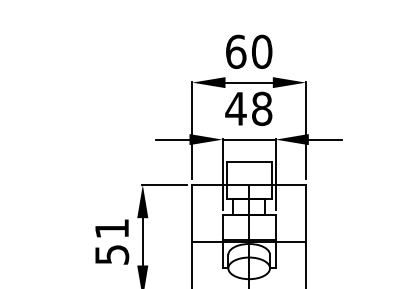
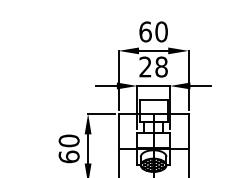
text: (235, 107) -> (145, 66), 48 -> 28
text: (110, 241) -> (68, 148), 51 -> 60
hatch: (248, 267) -> (153, 164), added

